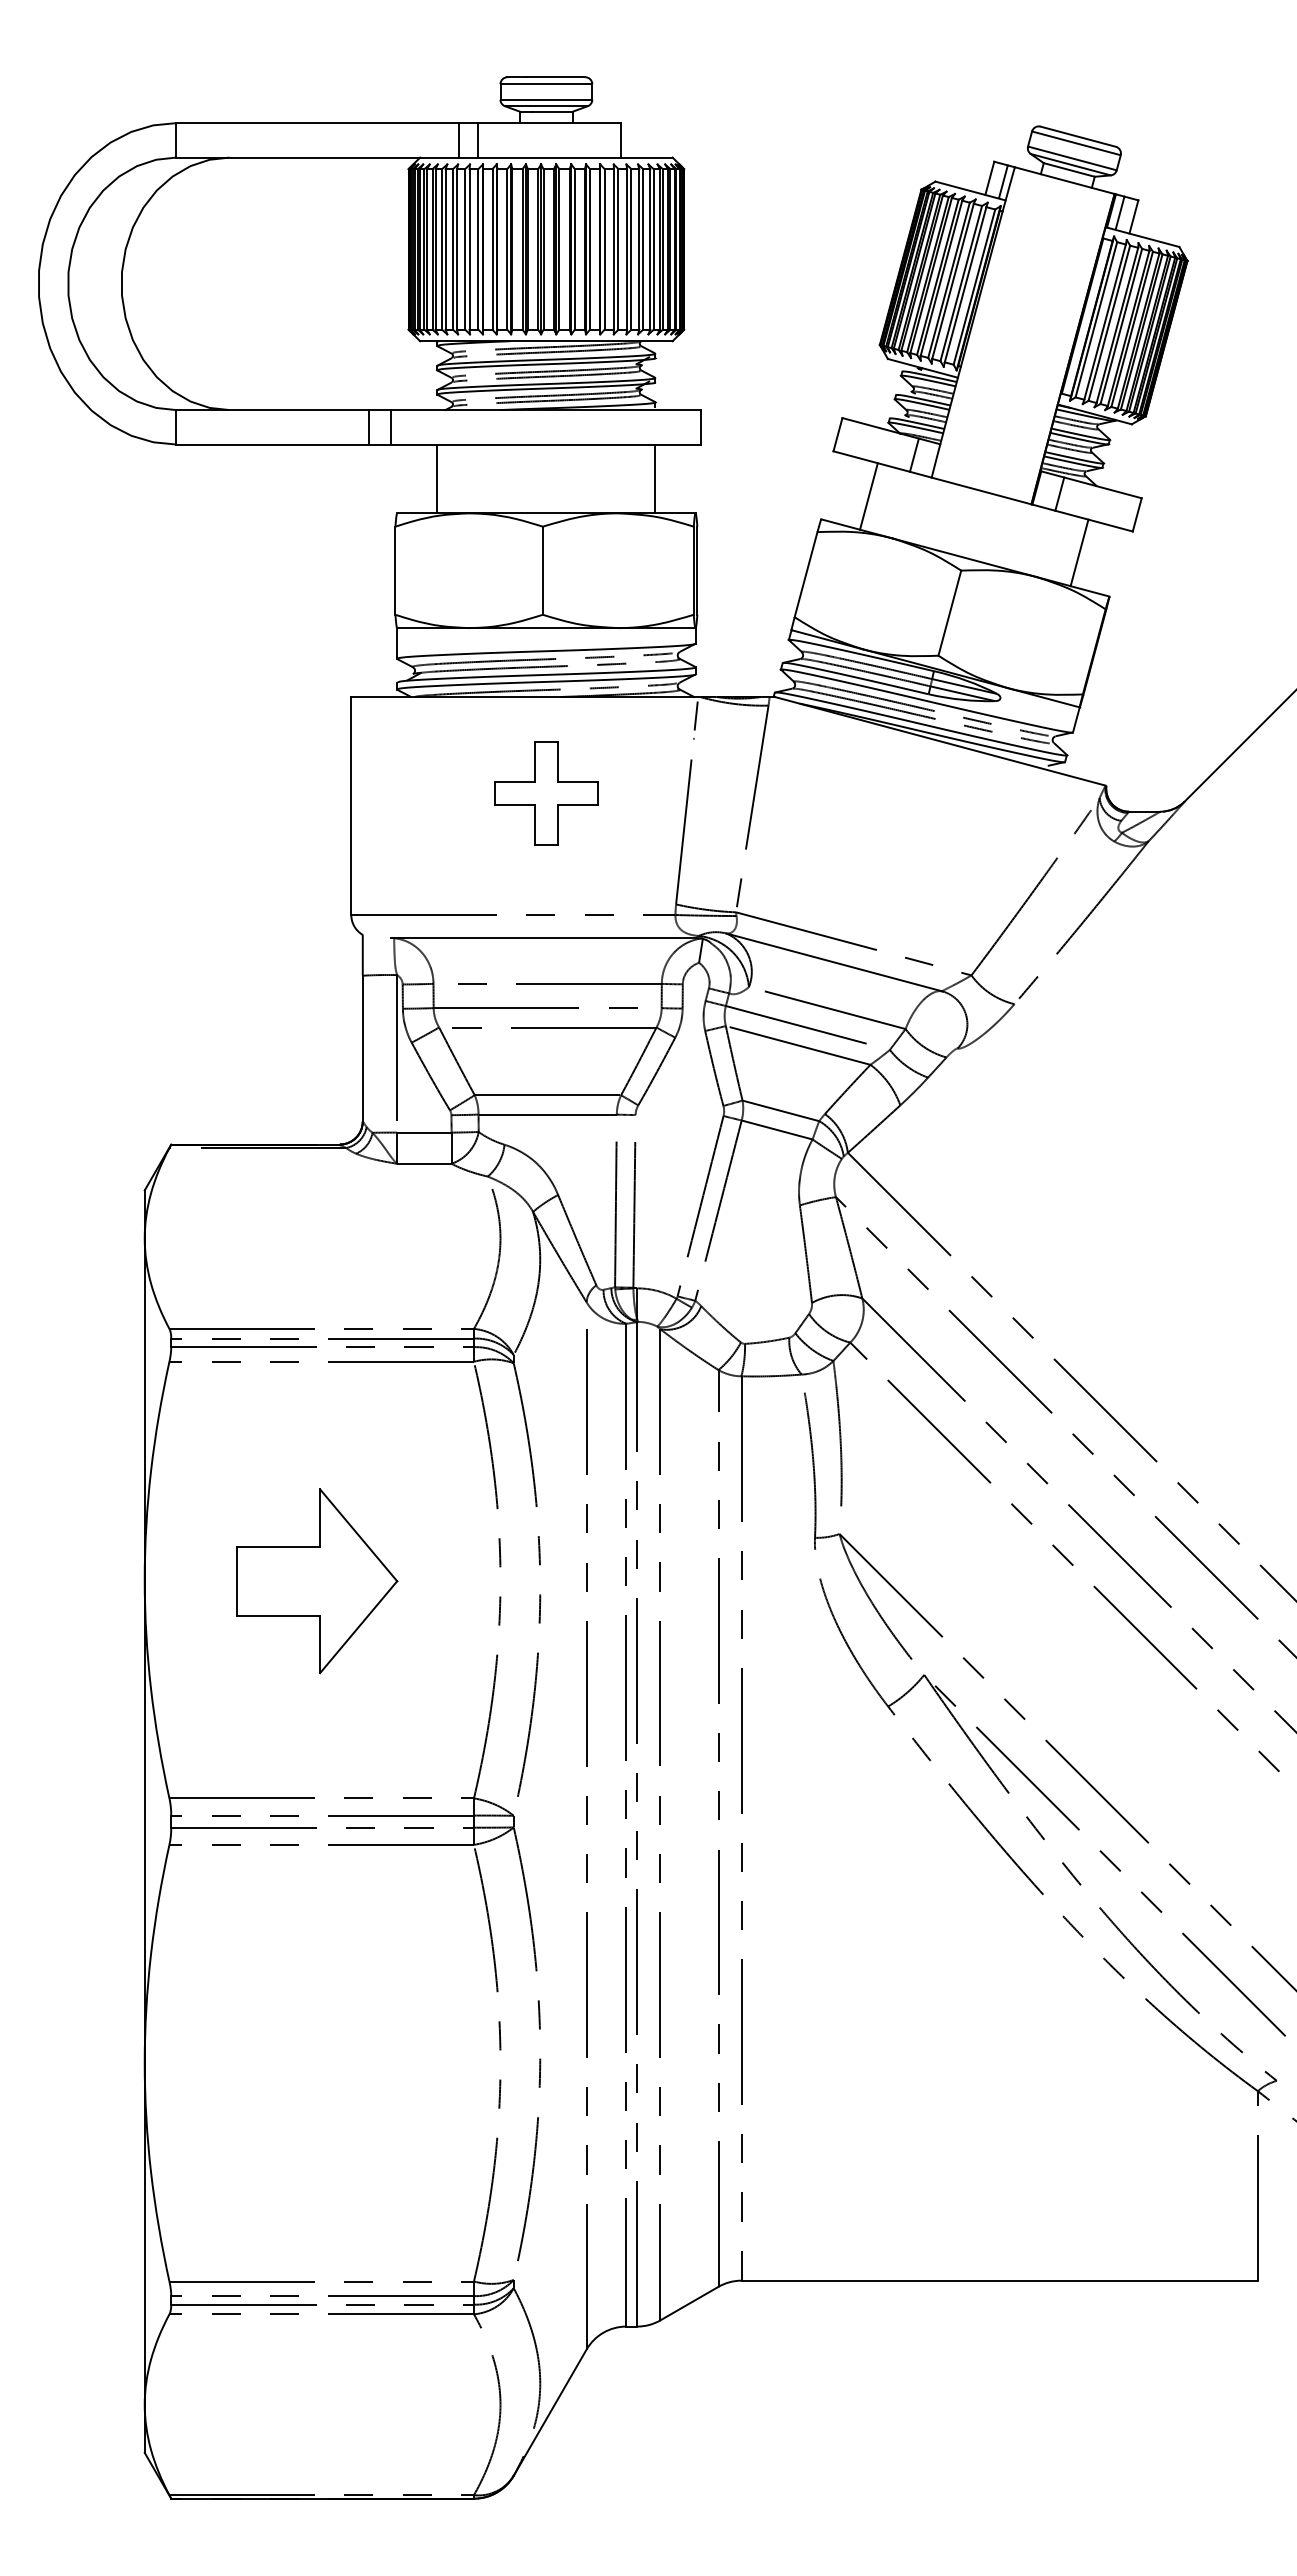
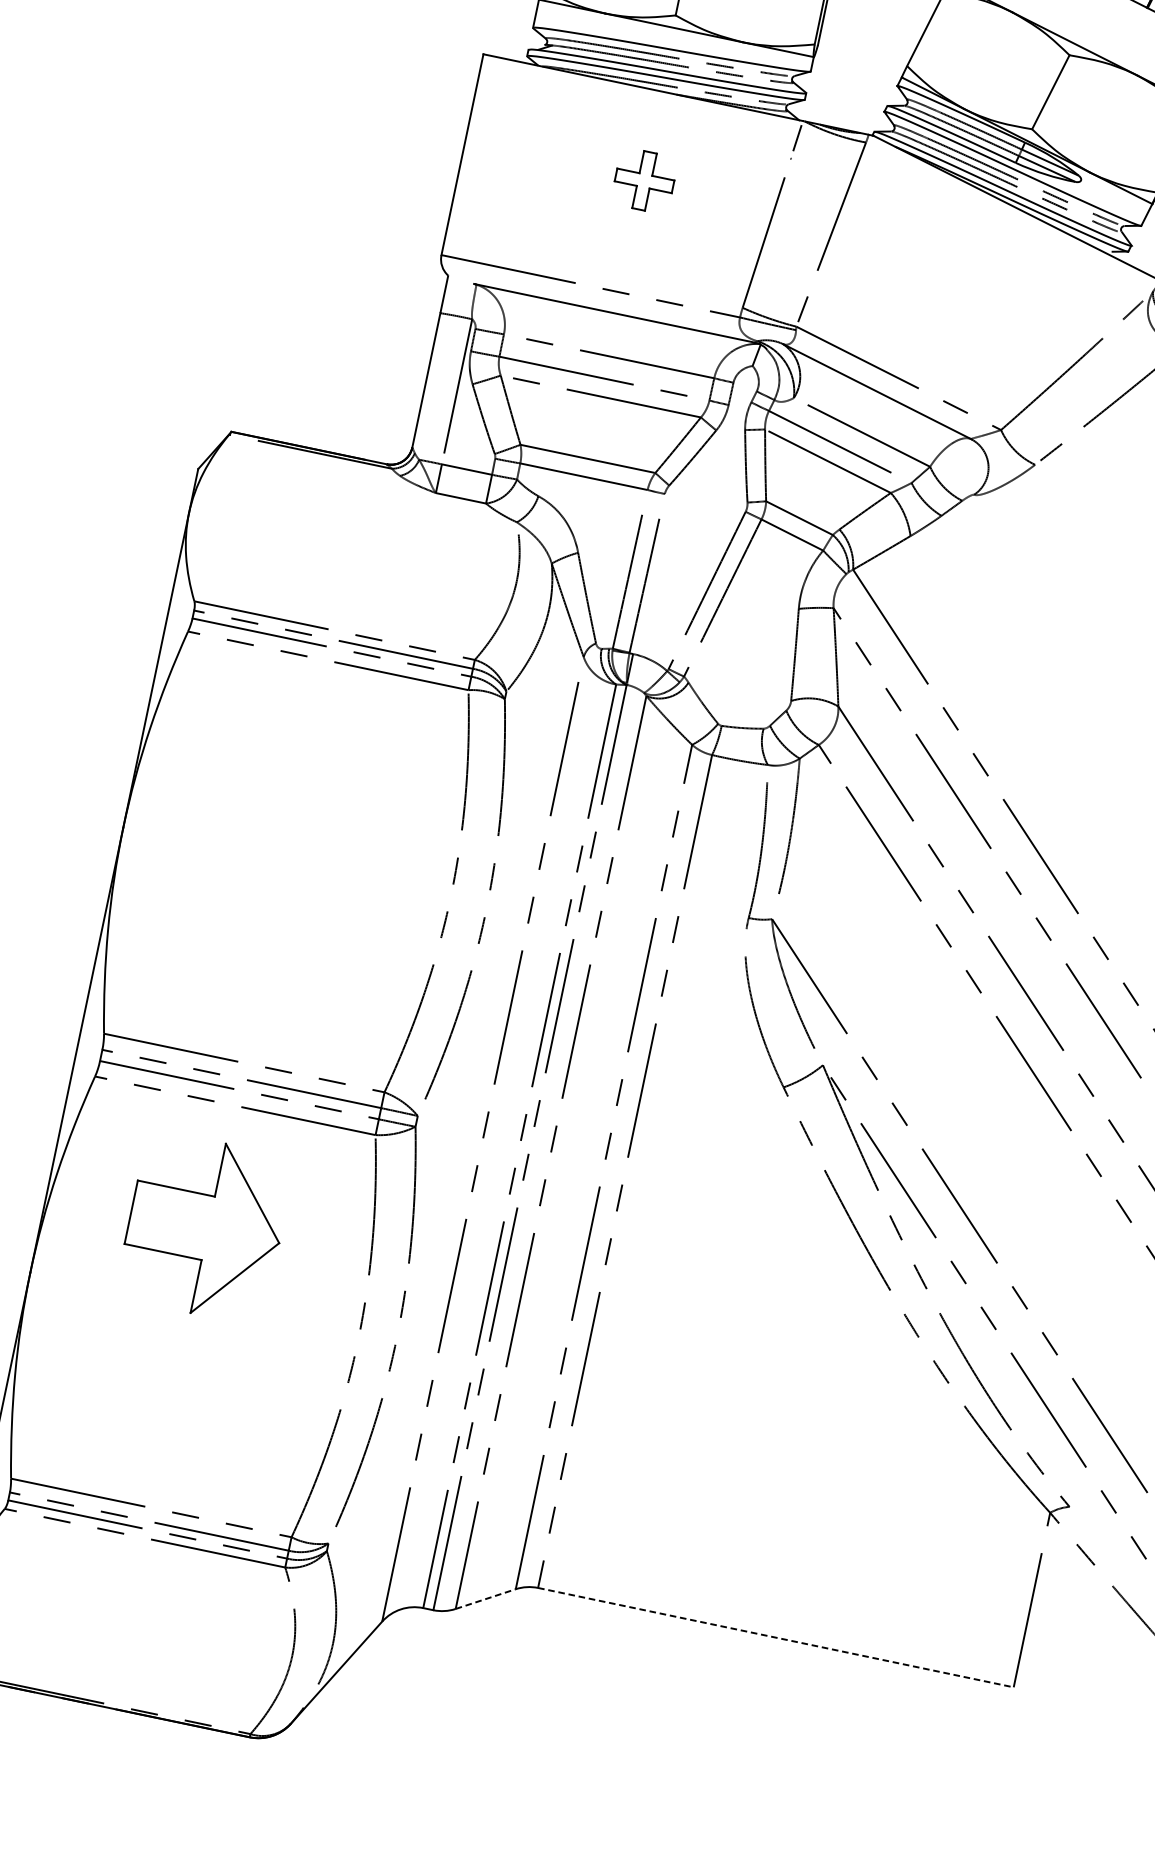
part: (546, 793) -> (644, 180), size x0.6
part: (317, 1581) -> (205, 1228), moved
line: (1000, 2280) -> (776, 1637), solid -> dashed
line: (689, 2303) -> (485, 1598), solid -> dashed

